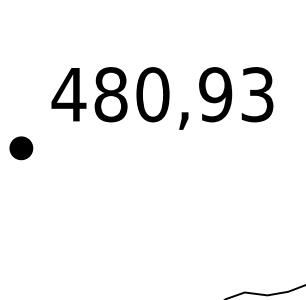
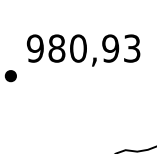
text: (69, 94) -> (35, 48), 480,93 -> 980,93

